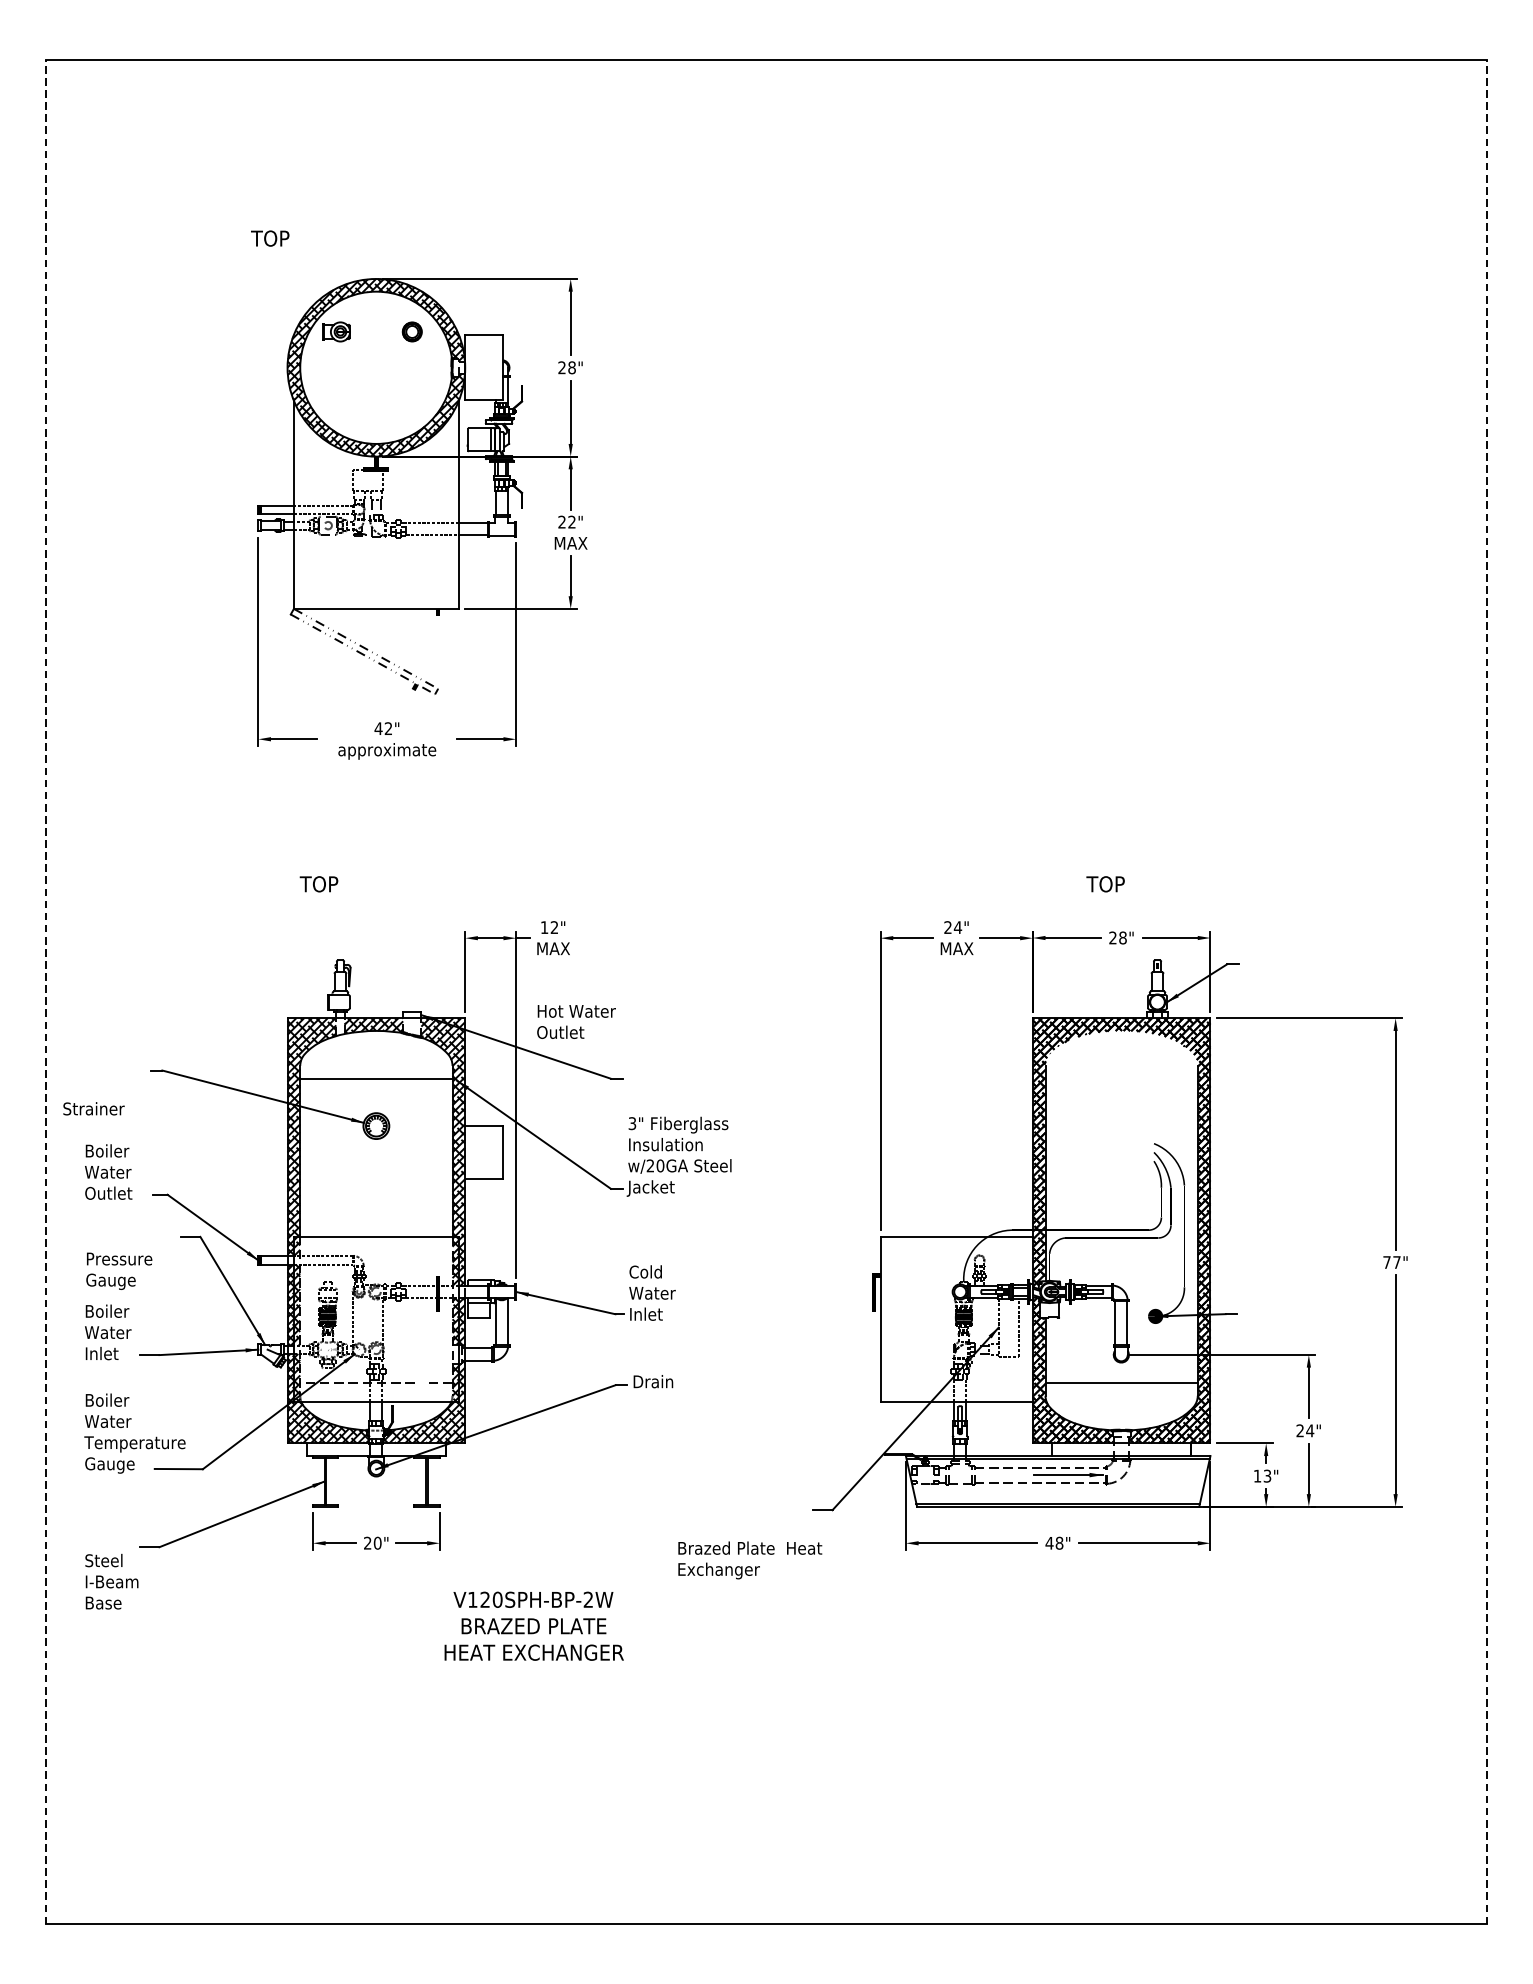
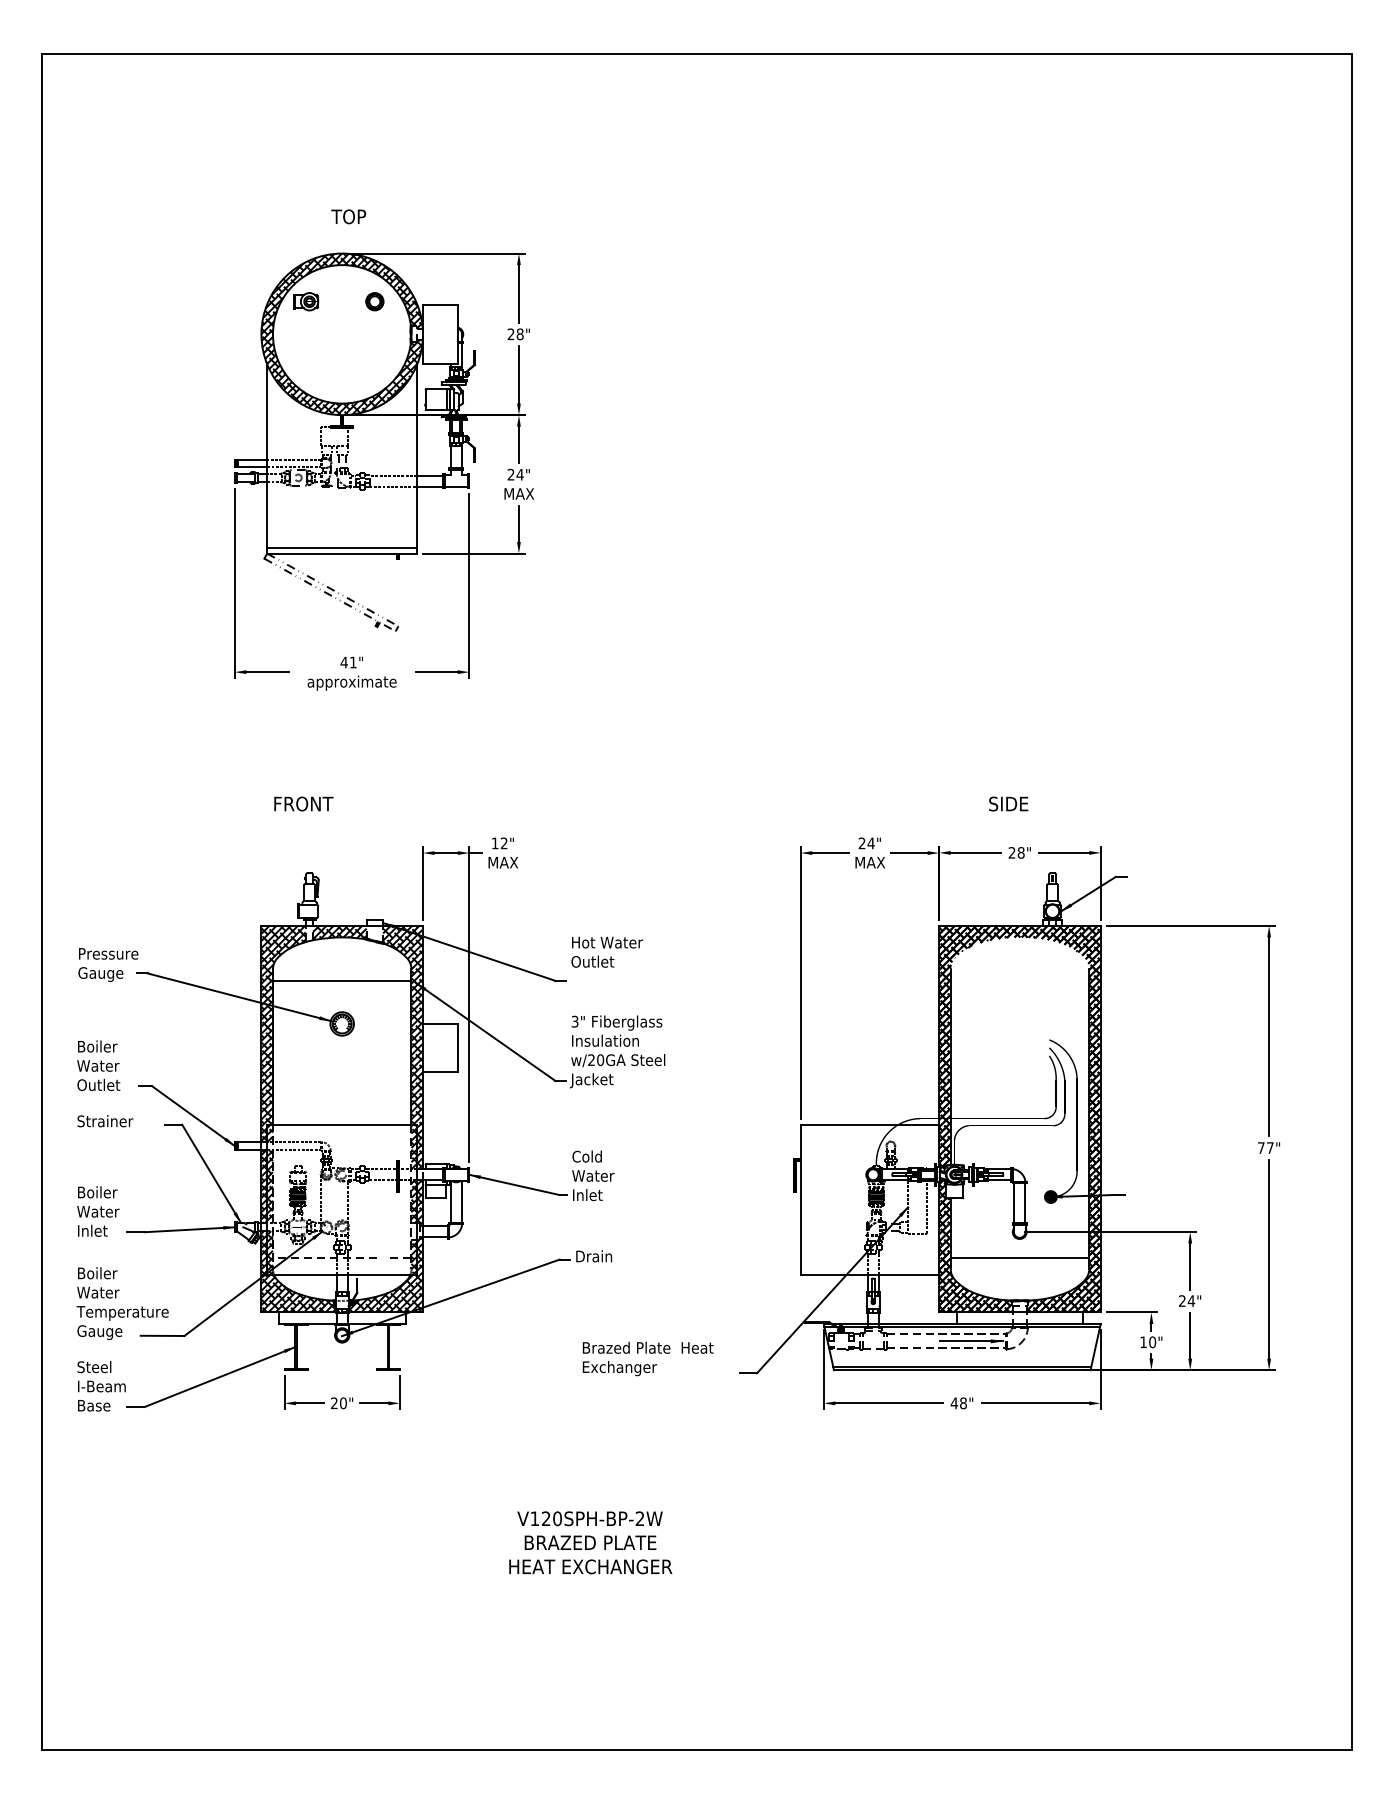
text: (270, 238) -> (348, 216), moved
text: (571, 521) -> (519, 474), 22" -> 24"
line: (376, 602) -> (342, 547), added
text: (387, 728) -> (352, 662), 42" -> 41"
text: (332, 883) -> (302, 803), TOP -> FRONT
text: (1107, 883) -> (1007, 803), TOP -> SIDE
line: (45, 992) -> (41, 902), dashed -> solid
line: (1487, 992) -> (1352, 902), dashed -> solid
text: (576, 1021) -> (607, 951), moved
text: (94, 1109) -> (105, 1121), moved
text: (119, 1270) -> (108, 964), moved
text: (1267, 1476) -> (1152, 1342), 13" -> 10"
text: (749, 1559) -> (647, 1358), moved
text: (111, 1581) -> (101, 1386), moved
text: (533, 1625) -> (590, 1542), moved

